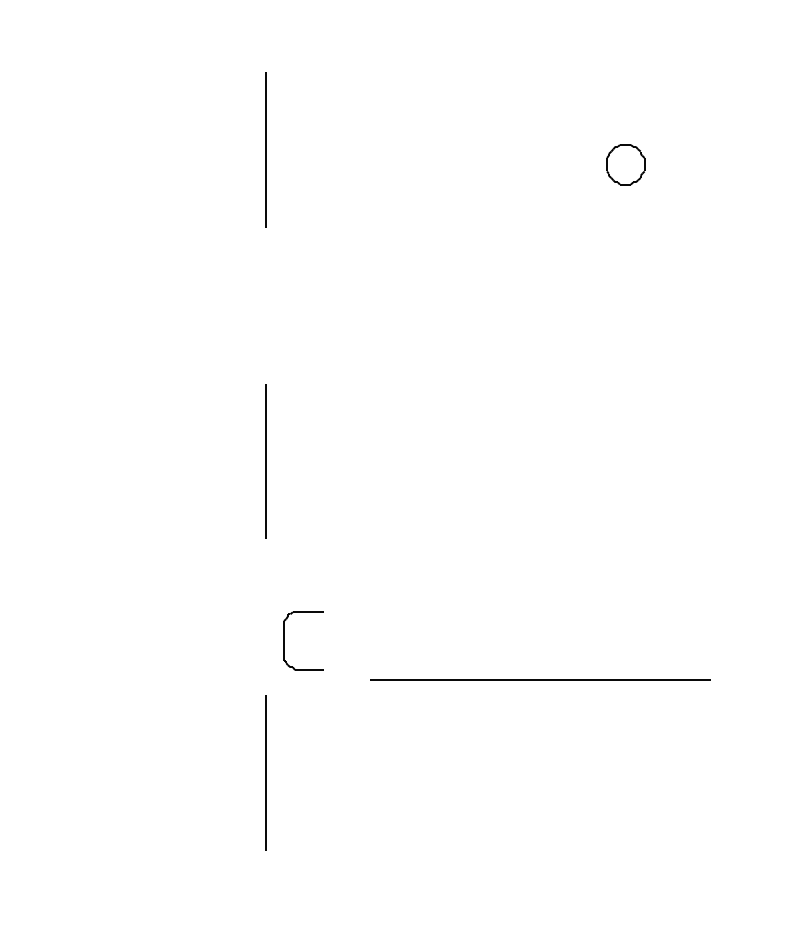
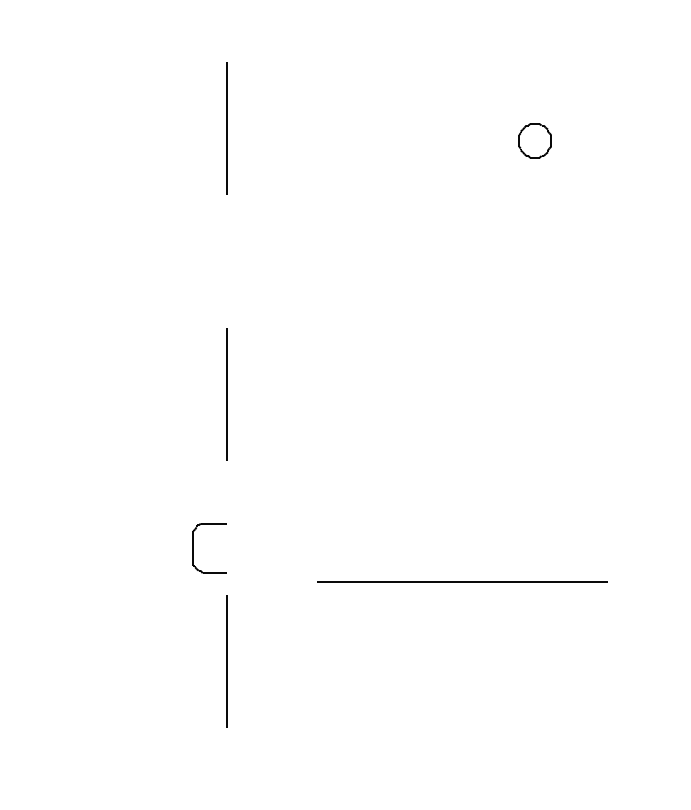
part: (284, 640) -> (193, 547), moved

